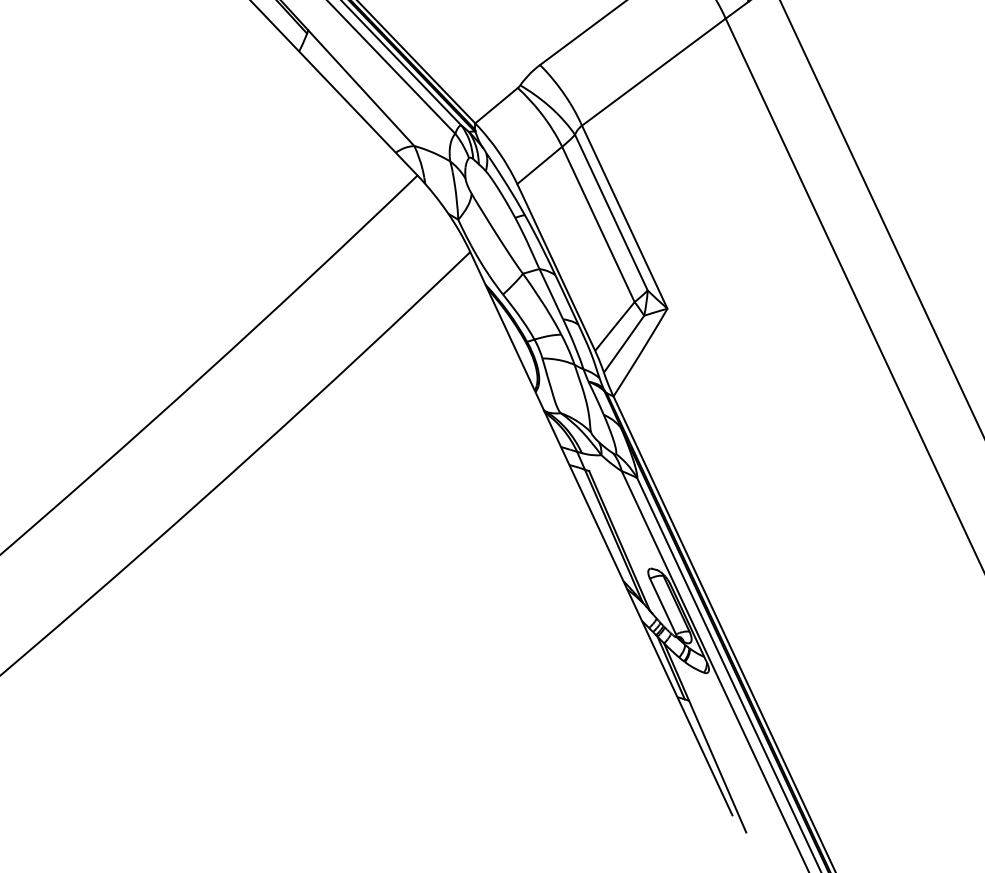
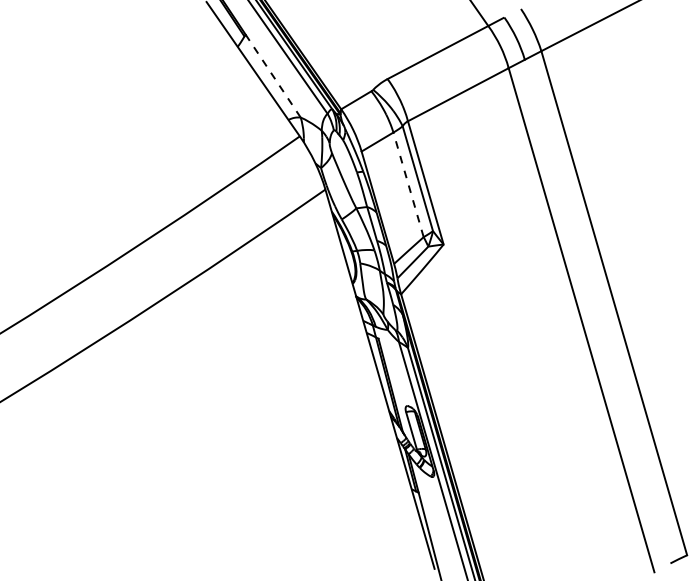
line: (361, 88) -> (273, 76), solid -> dashed
line: (598, 223) -> (408, 184), solid -> dashed

